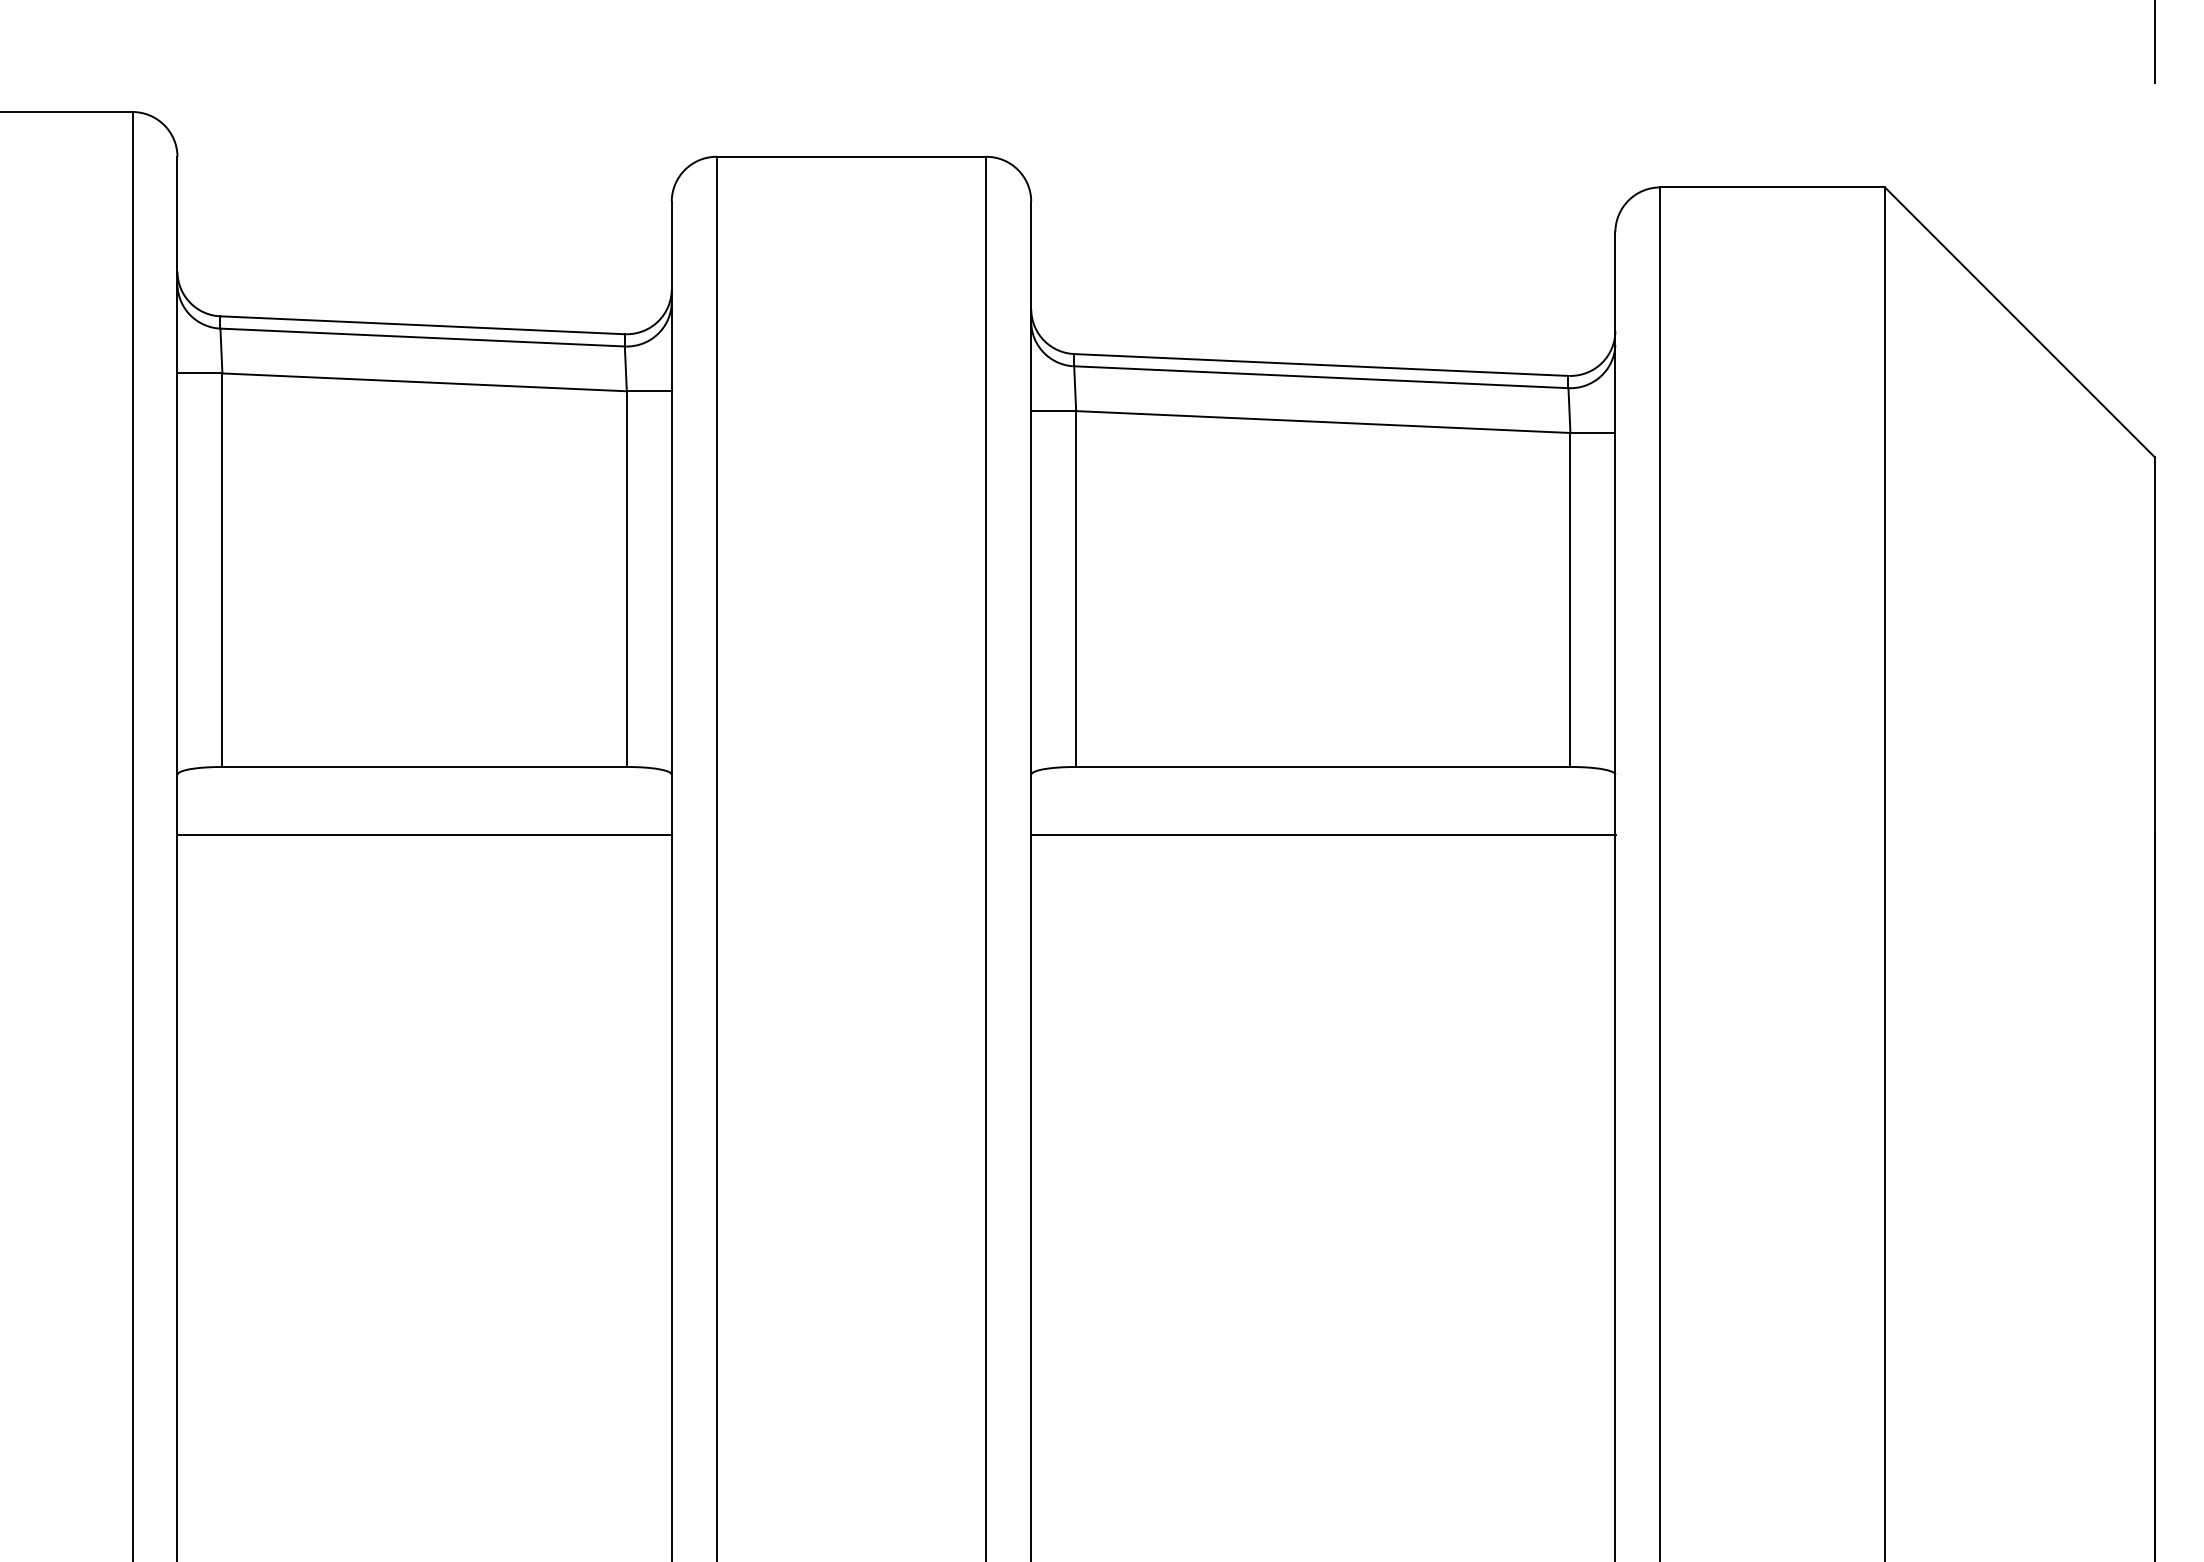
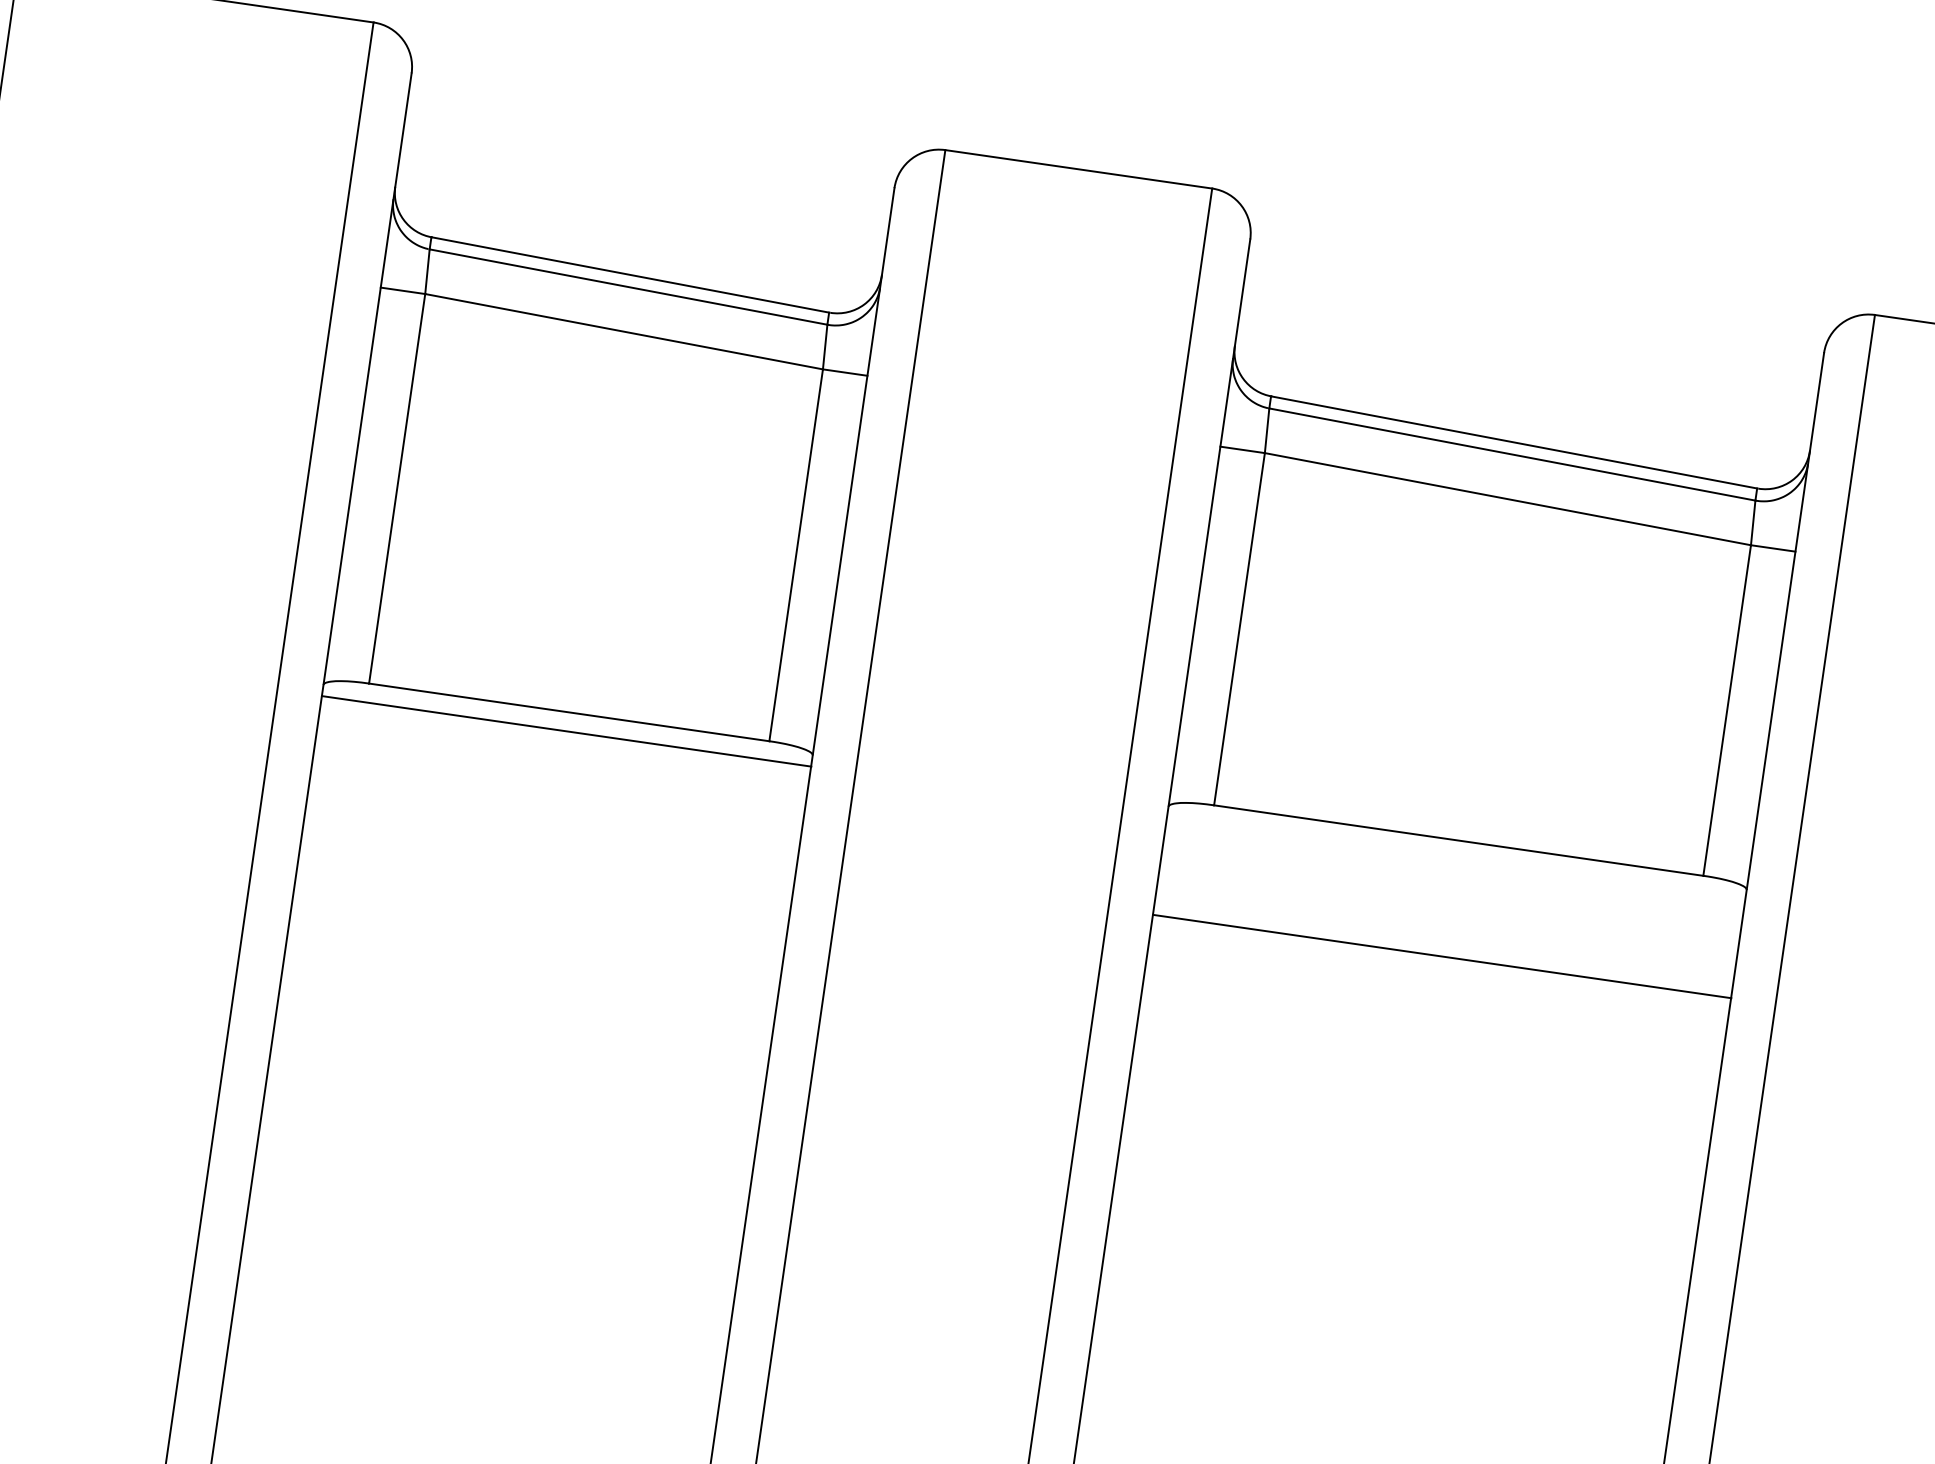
line: (424, 835) -> (566, 731), moved
line: (1323, 835) -> (1442, 956), moved

